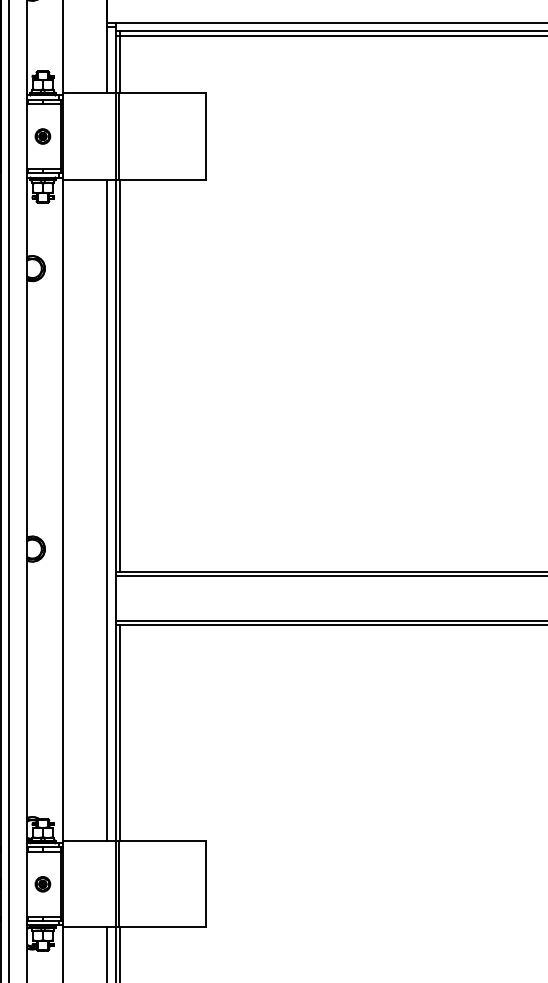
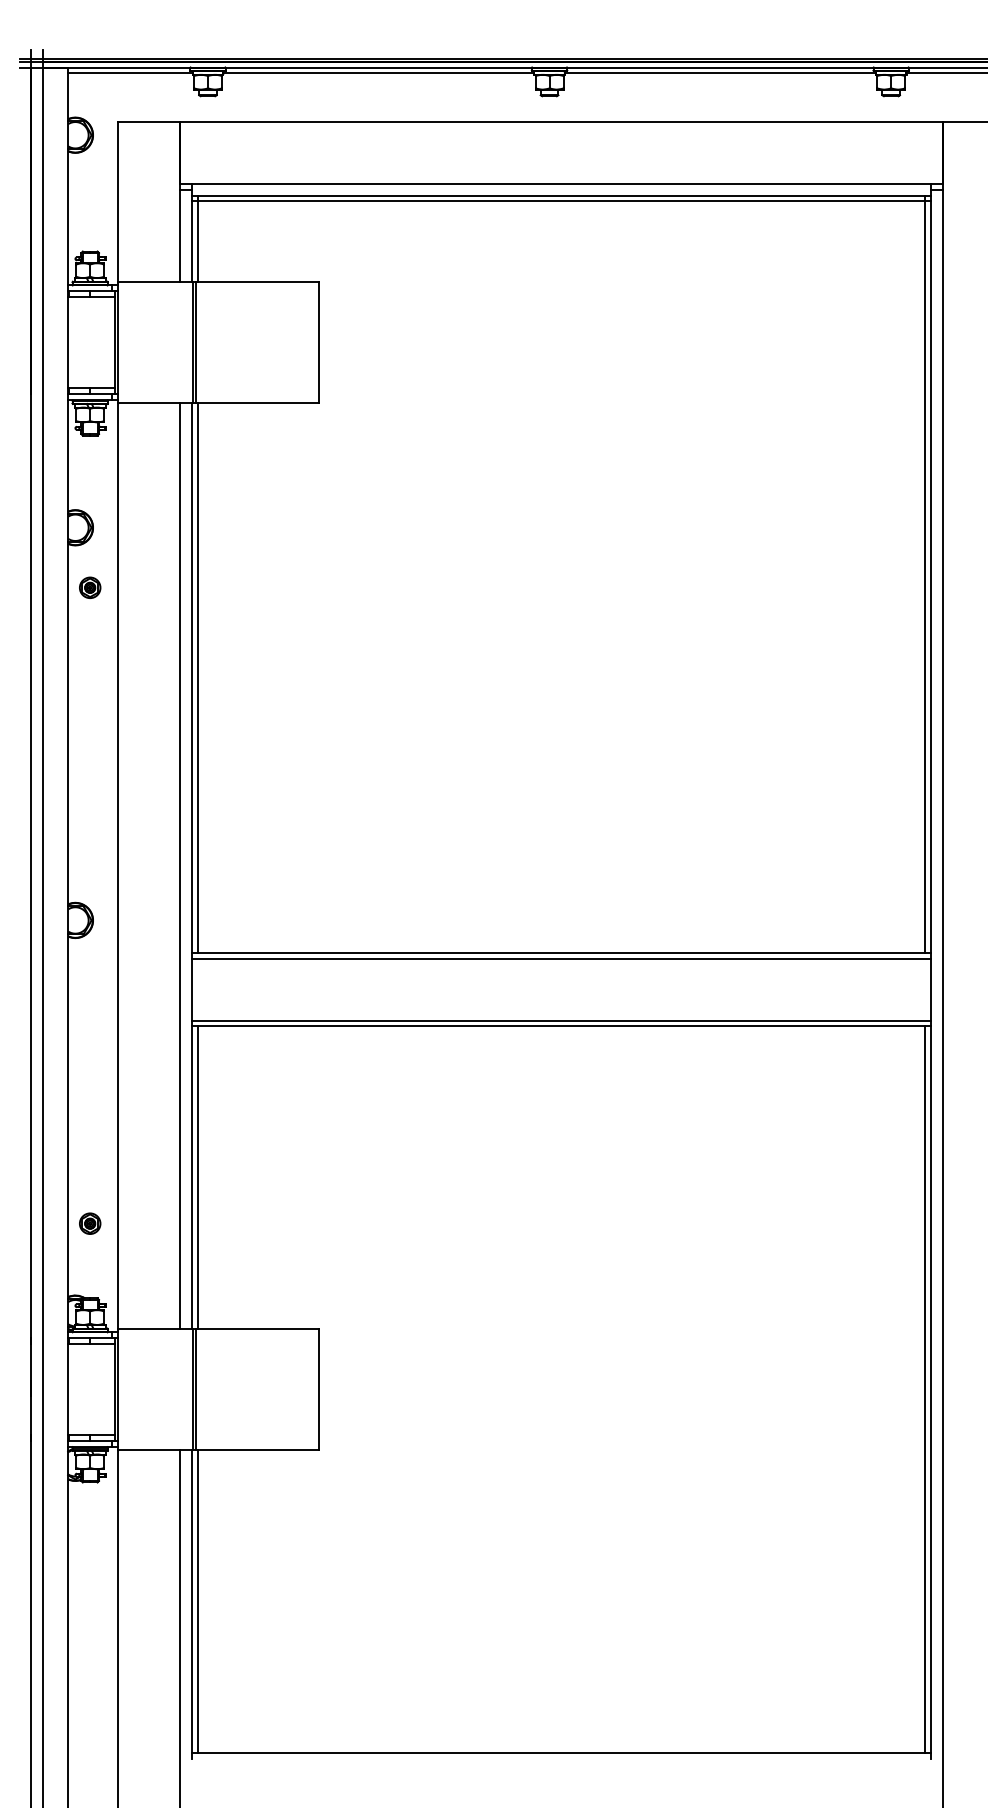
part: (43, 136) -> (90, 587), moved
part: (43, 884) -> (90, 1223), moved

